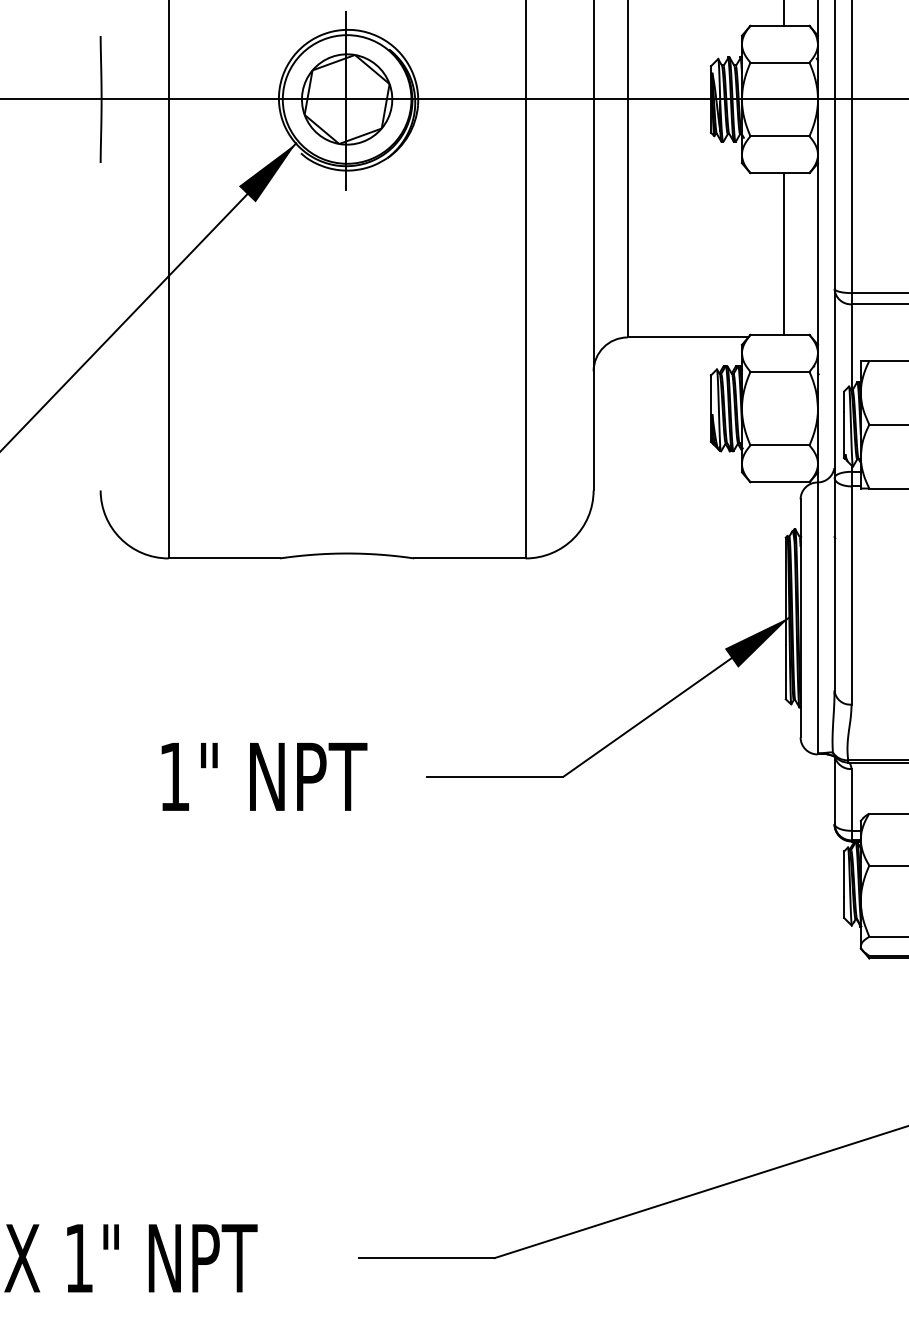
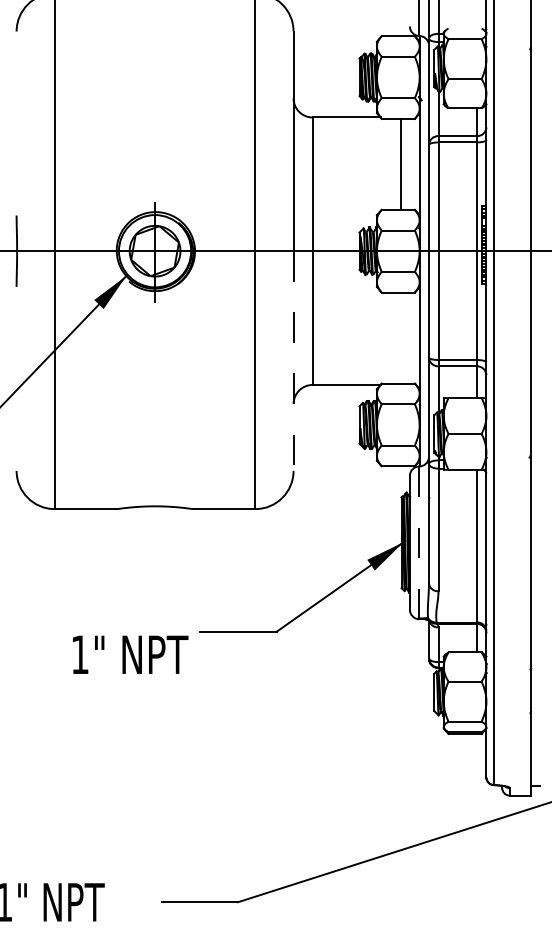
line: (783, 253) -> (400, 337), removed
line: (593, 295) -> (293, 361), solid -> dashed
line: (817, 619) -> (419, 543), solid -> dashed
text: (264, 776) -> (130, 654), moved

